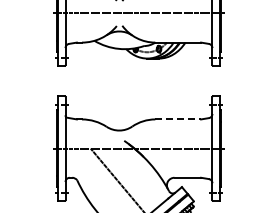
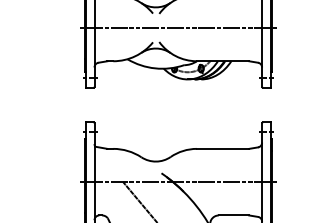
line: (178, 119) -> (223, 148), dashed -> solid

